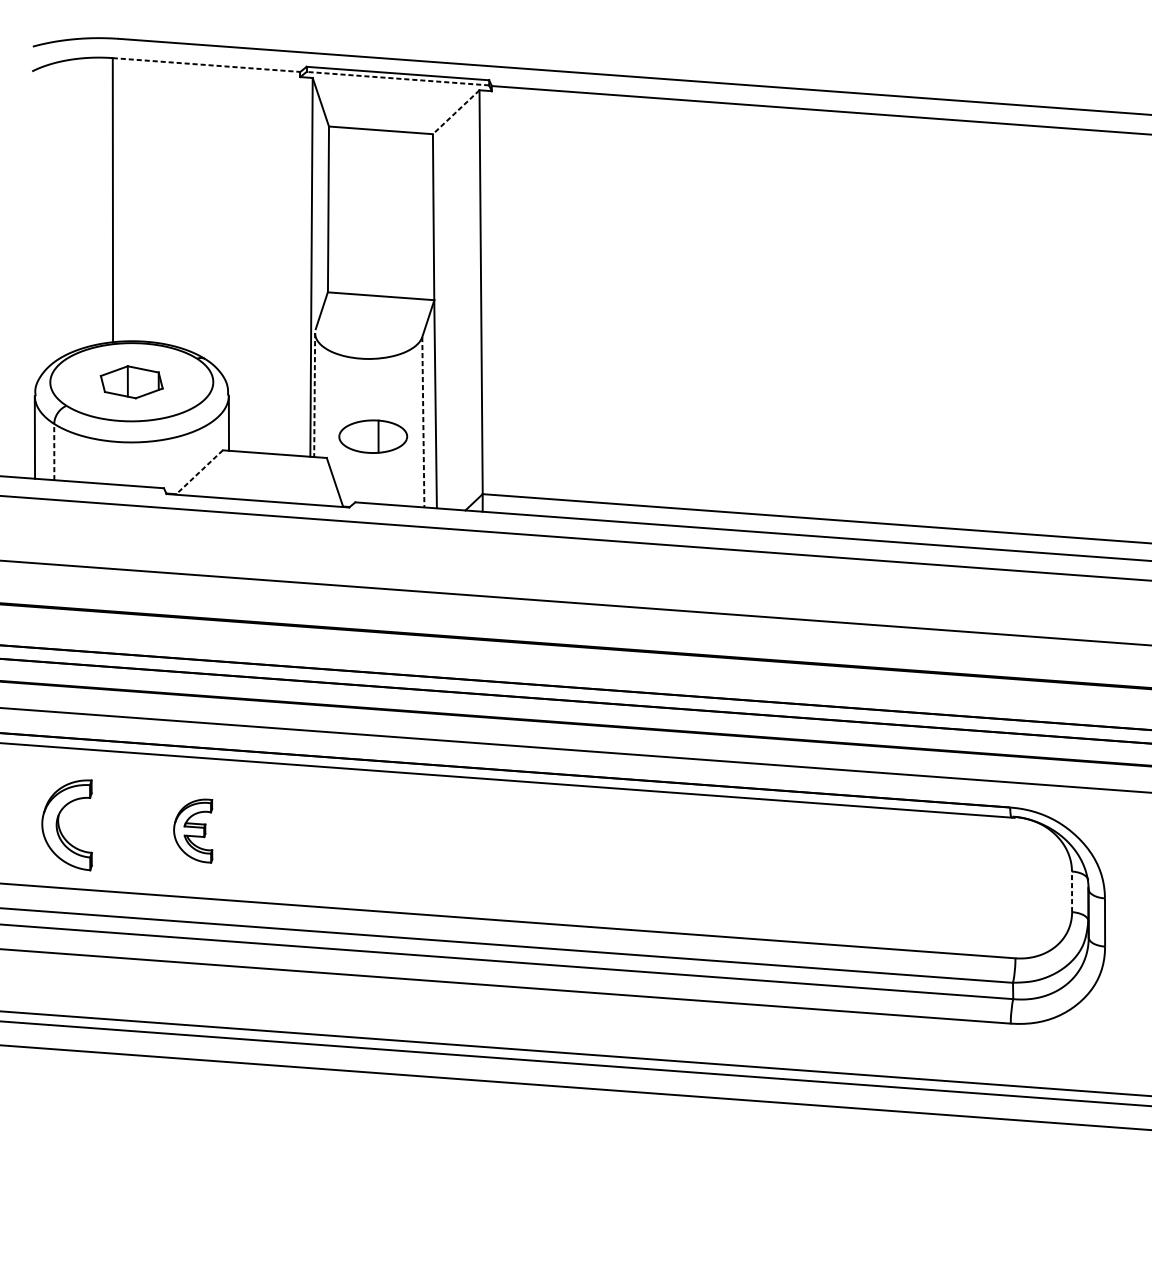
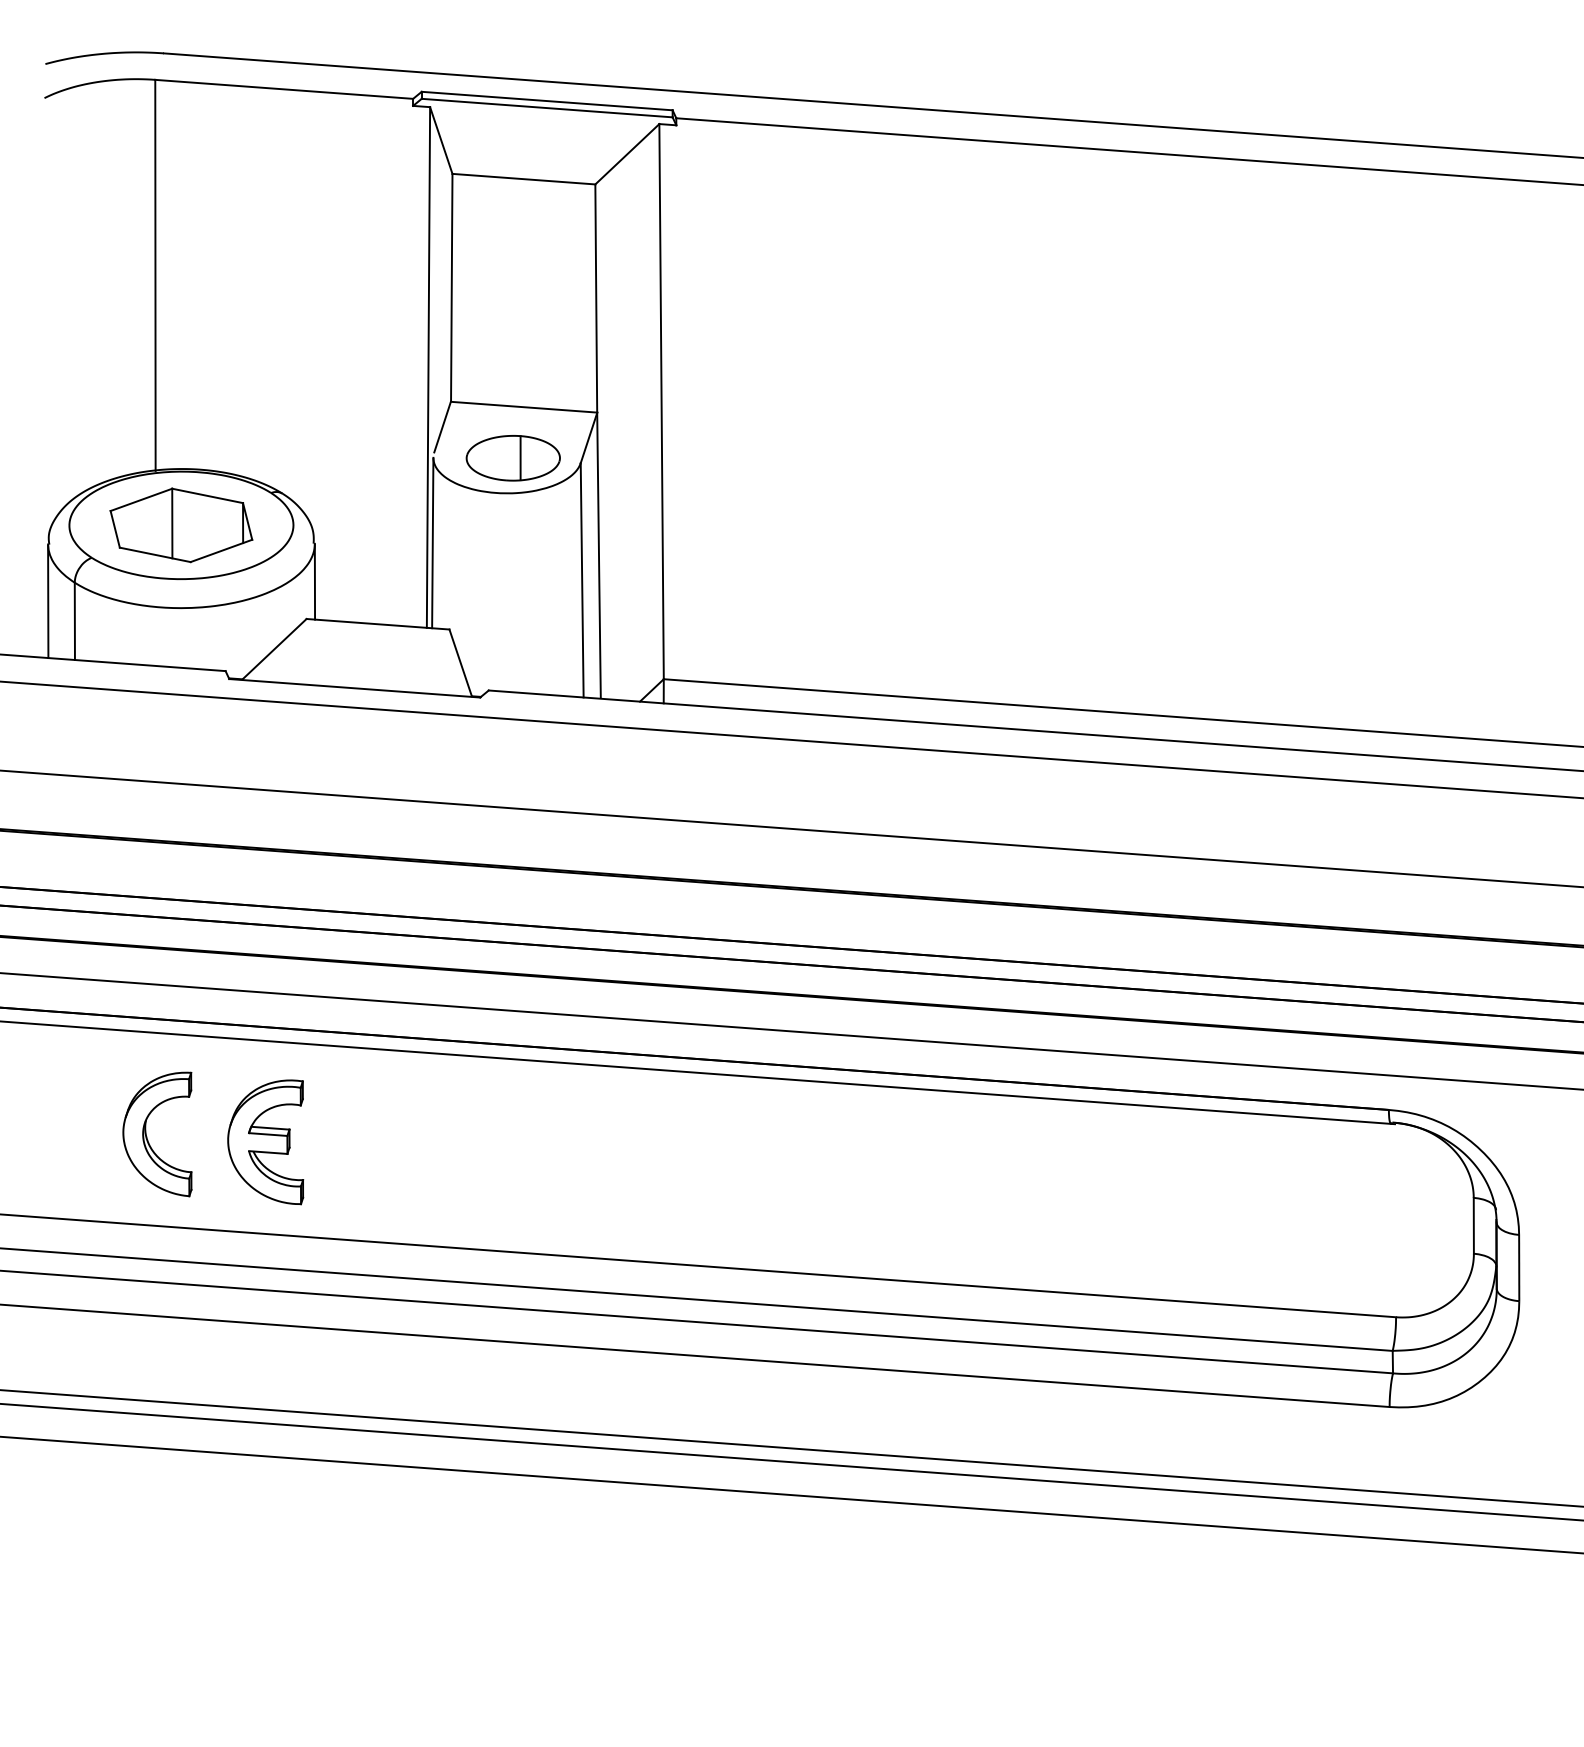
line: (206, 65) -> (284, 89), dashed -> solid
line: (398, 78) -> (547, 108), dashed -> solid
line: (456, 112) -> (627, 154), dashed -> solid
part: (131, 382) -> (181, 525), size x1.67
line: (314, 395) -> (432, 543), dashed -> solid
line: (423, 422) -> (582, 580), dashed -> solid
part: (372, 436) -> (512, 458), moved
line: (54, 452) -> (74, 621), dashed -> solid
line: (199, 472) -> (274, 649), dashed -> solid
part: (59, 826) -> (147, 1136), moved
part: (192, 831) -> (265, 1142), size x1.43
line: (1071, 891) -> (1473, 1225), dashed -> solid

